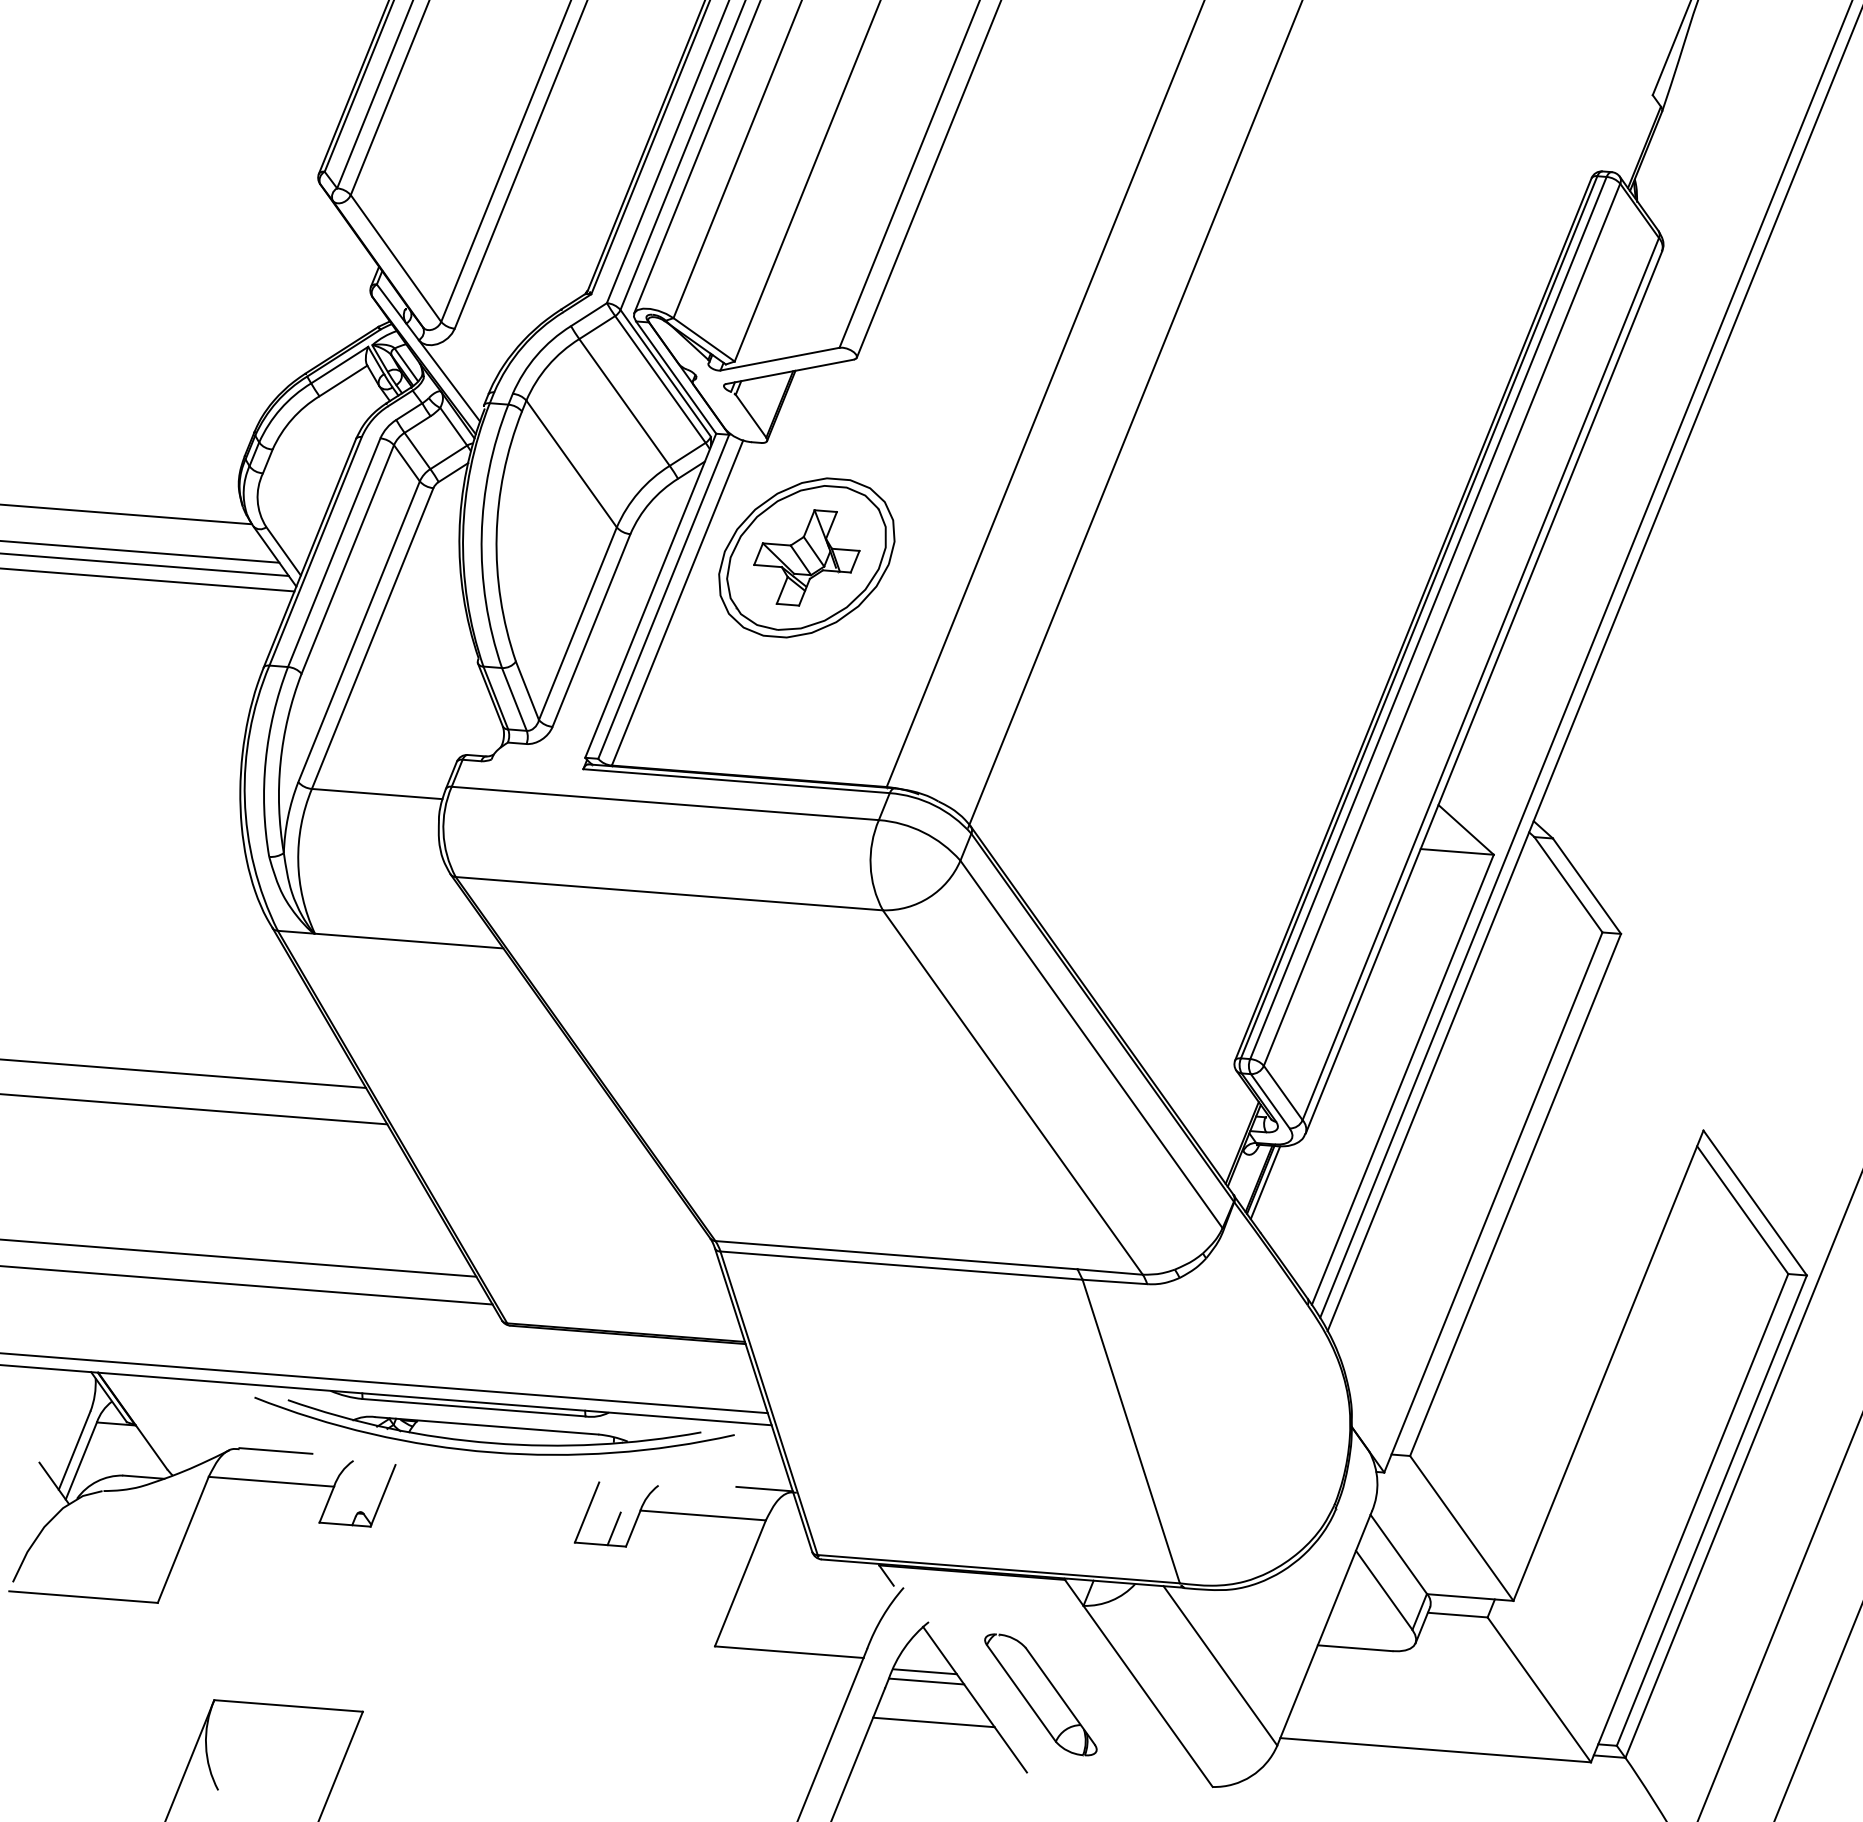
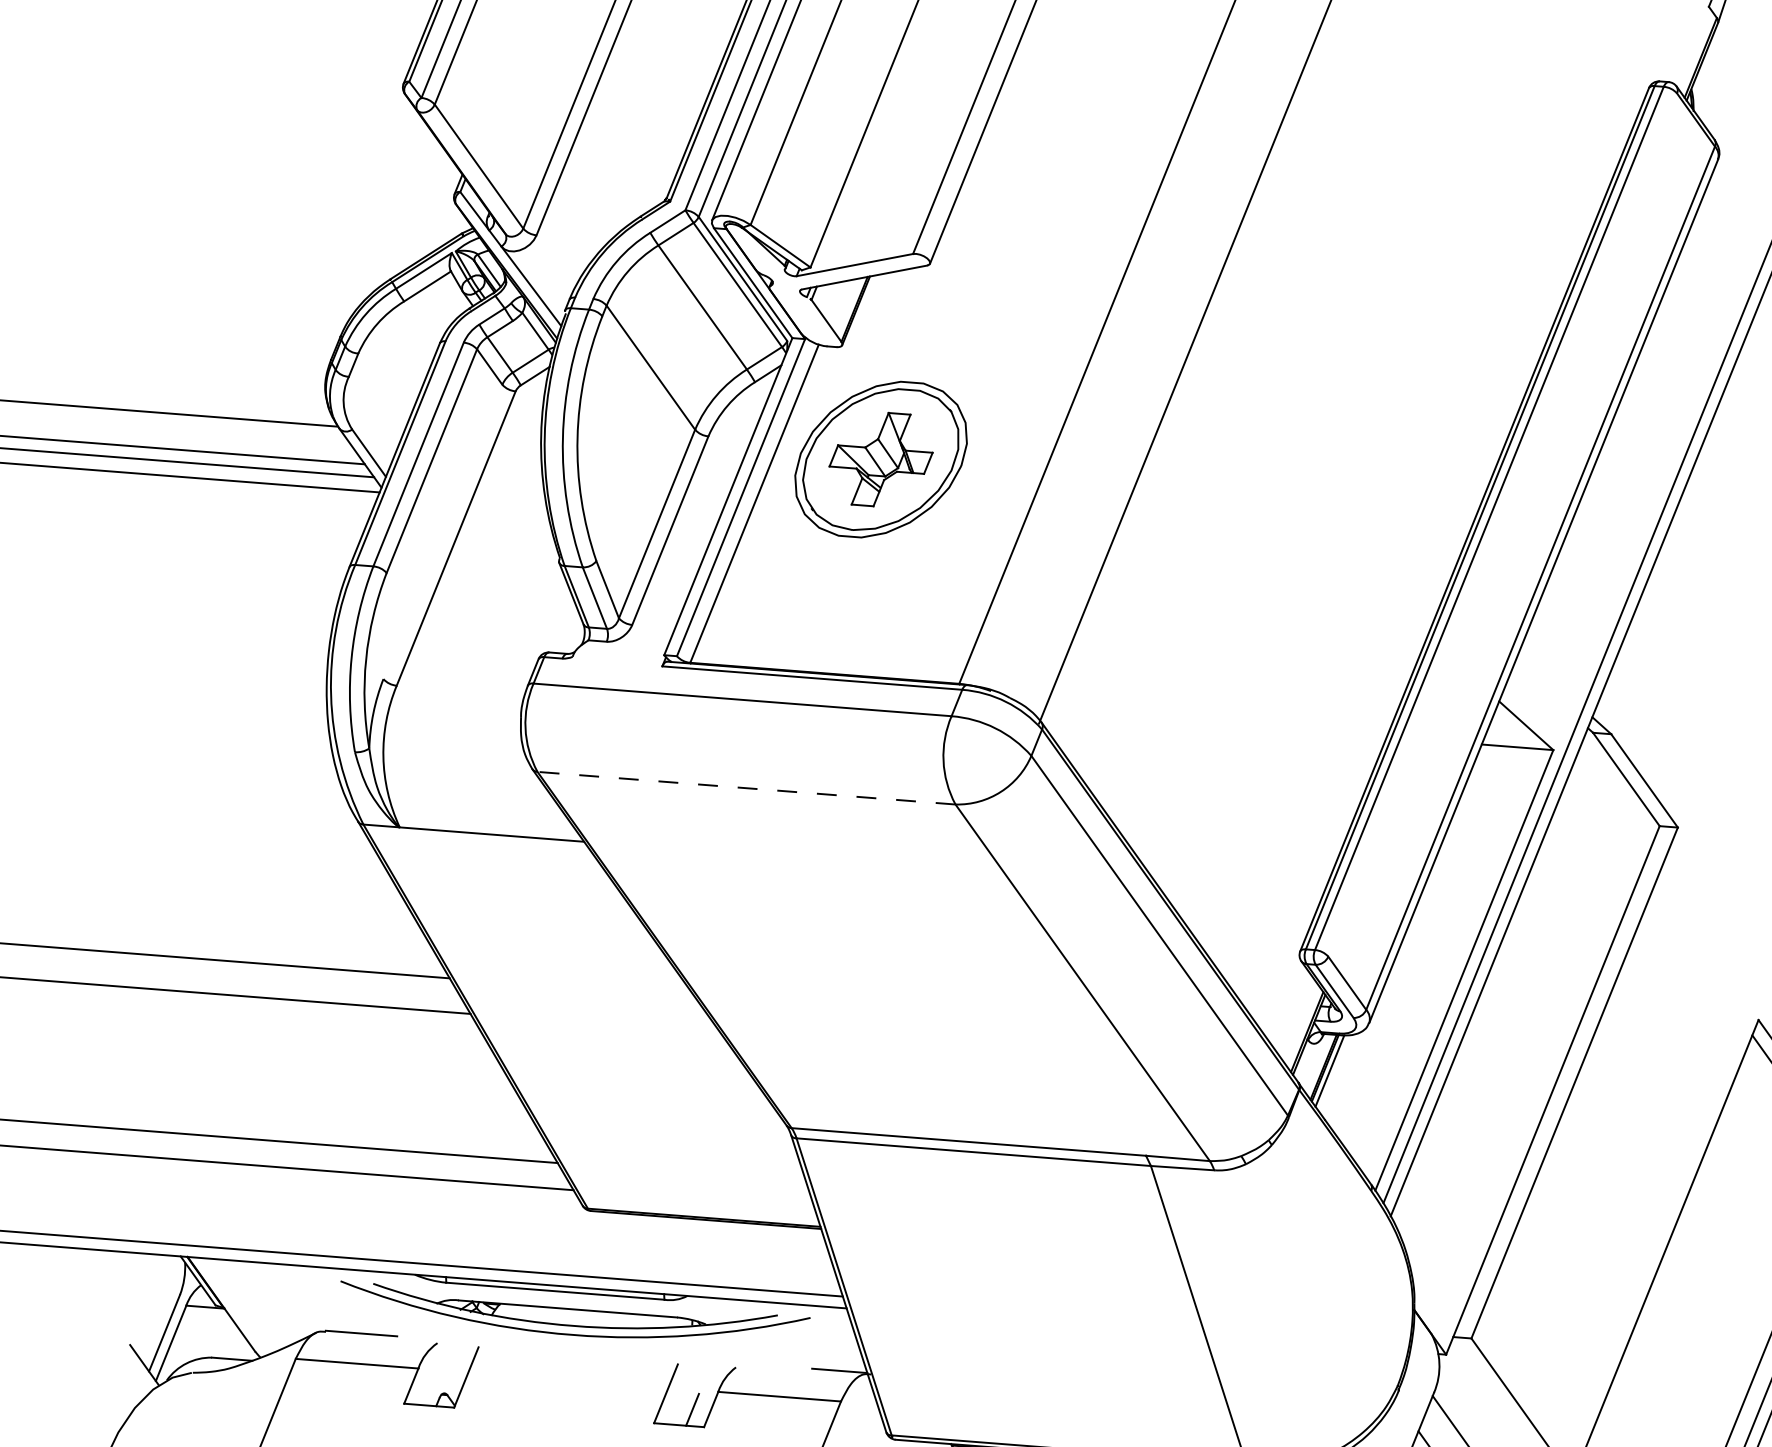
line: (1441, 624) -> (1502, 524), removed
line: (358, 631) -> (442, 531), removed
line: (376, 793) -> (459, 690), removed
line: (668, 893) -> (745, 788), solid -> dashed

